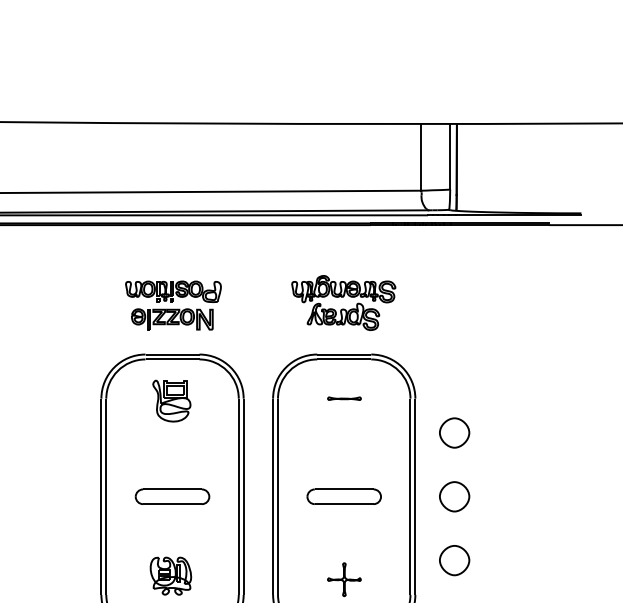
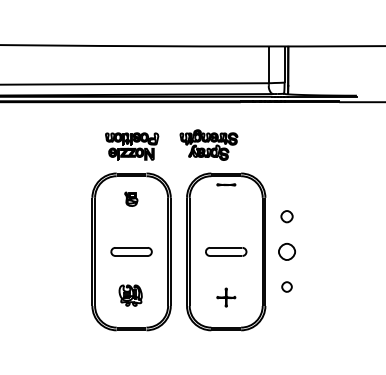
part: (342, 301) -> (208, 144), moved
line: (344, 398) -> (226, 184), moved
part: (172, 401) -> (131, 199), size x0.6
part: (453, 432) -> (286, 216), size x0.7
part: (453, 559) -> (286, 286), size x0.6

